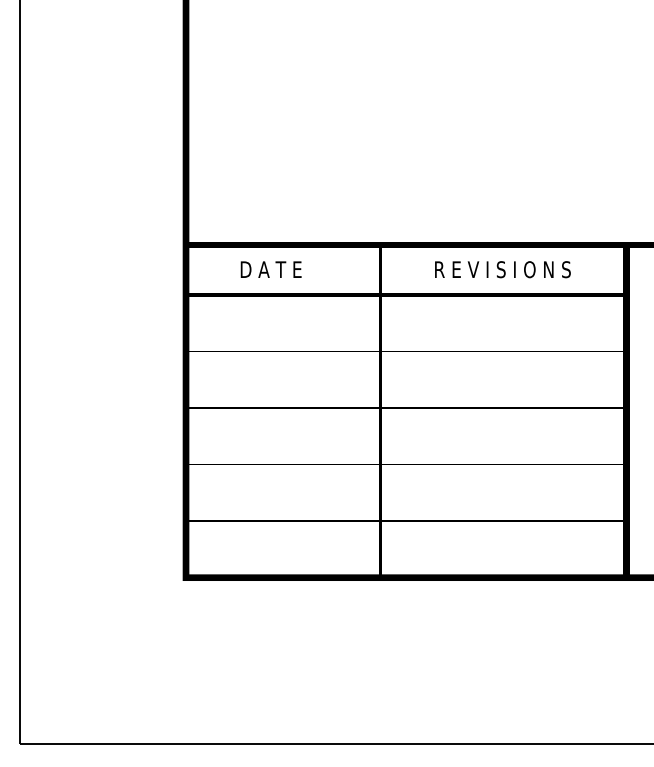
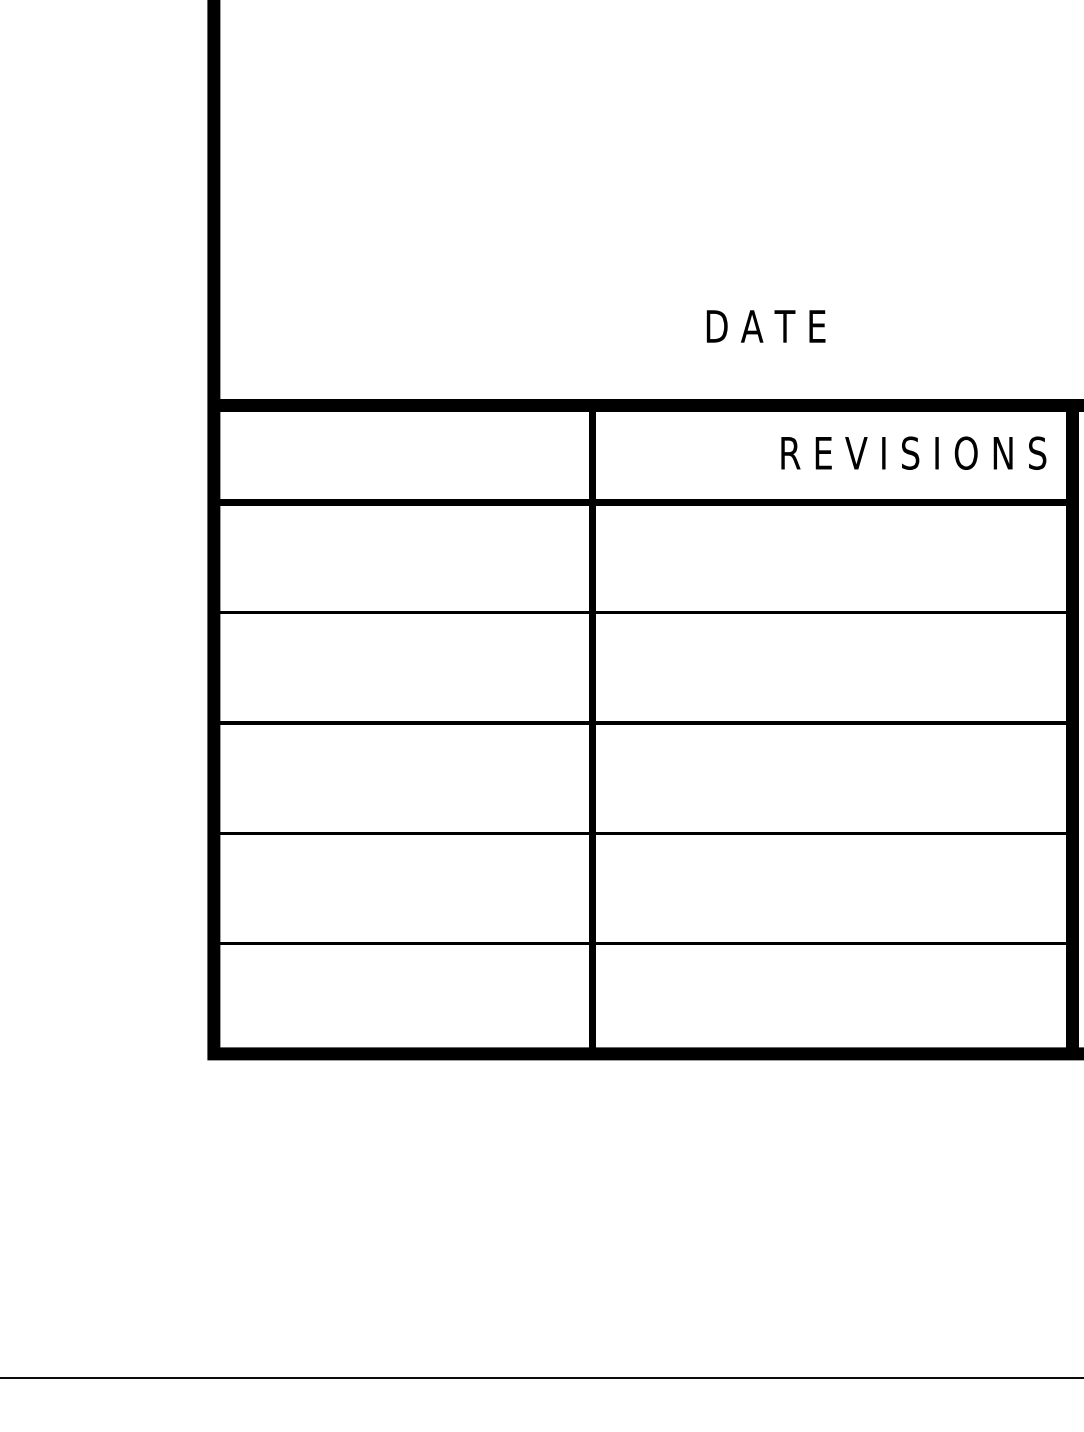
text: (270, 269) -> (764, 326), moved
text: (502, 269) -> (912, 452), moved

